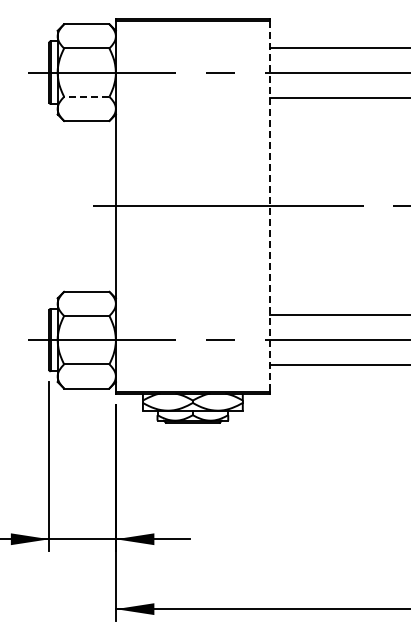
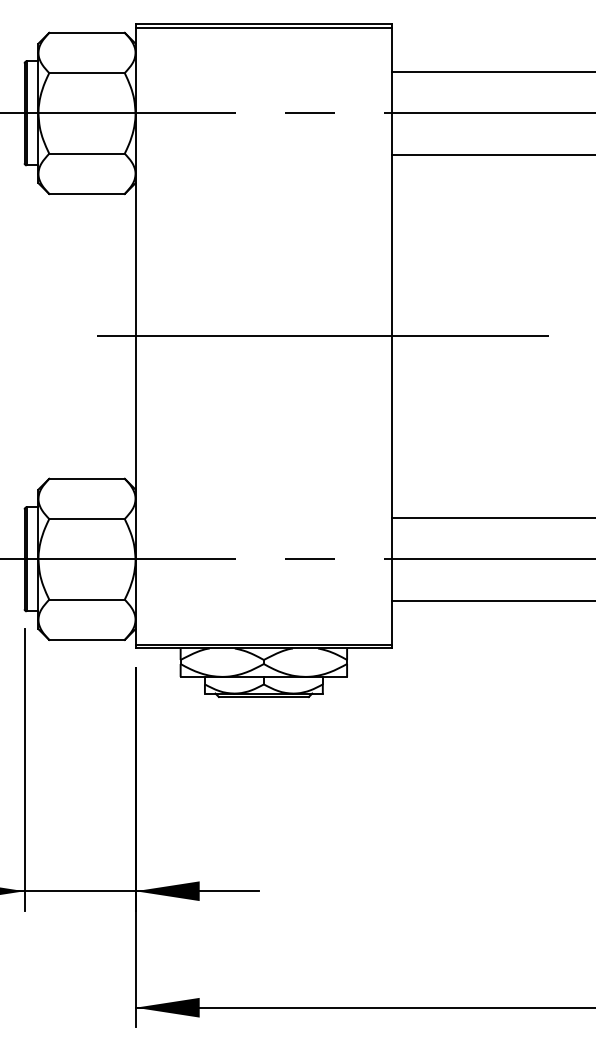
line: (86, 96) -> (86, 153), dashed -> solid
line: (269, 206) -> (391, 336), dashed -> solid

